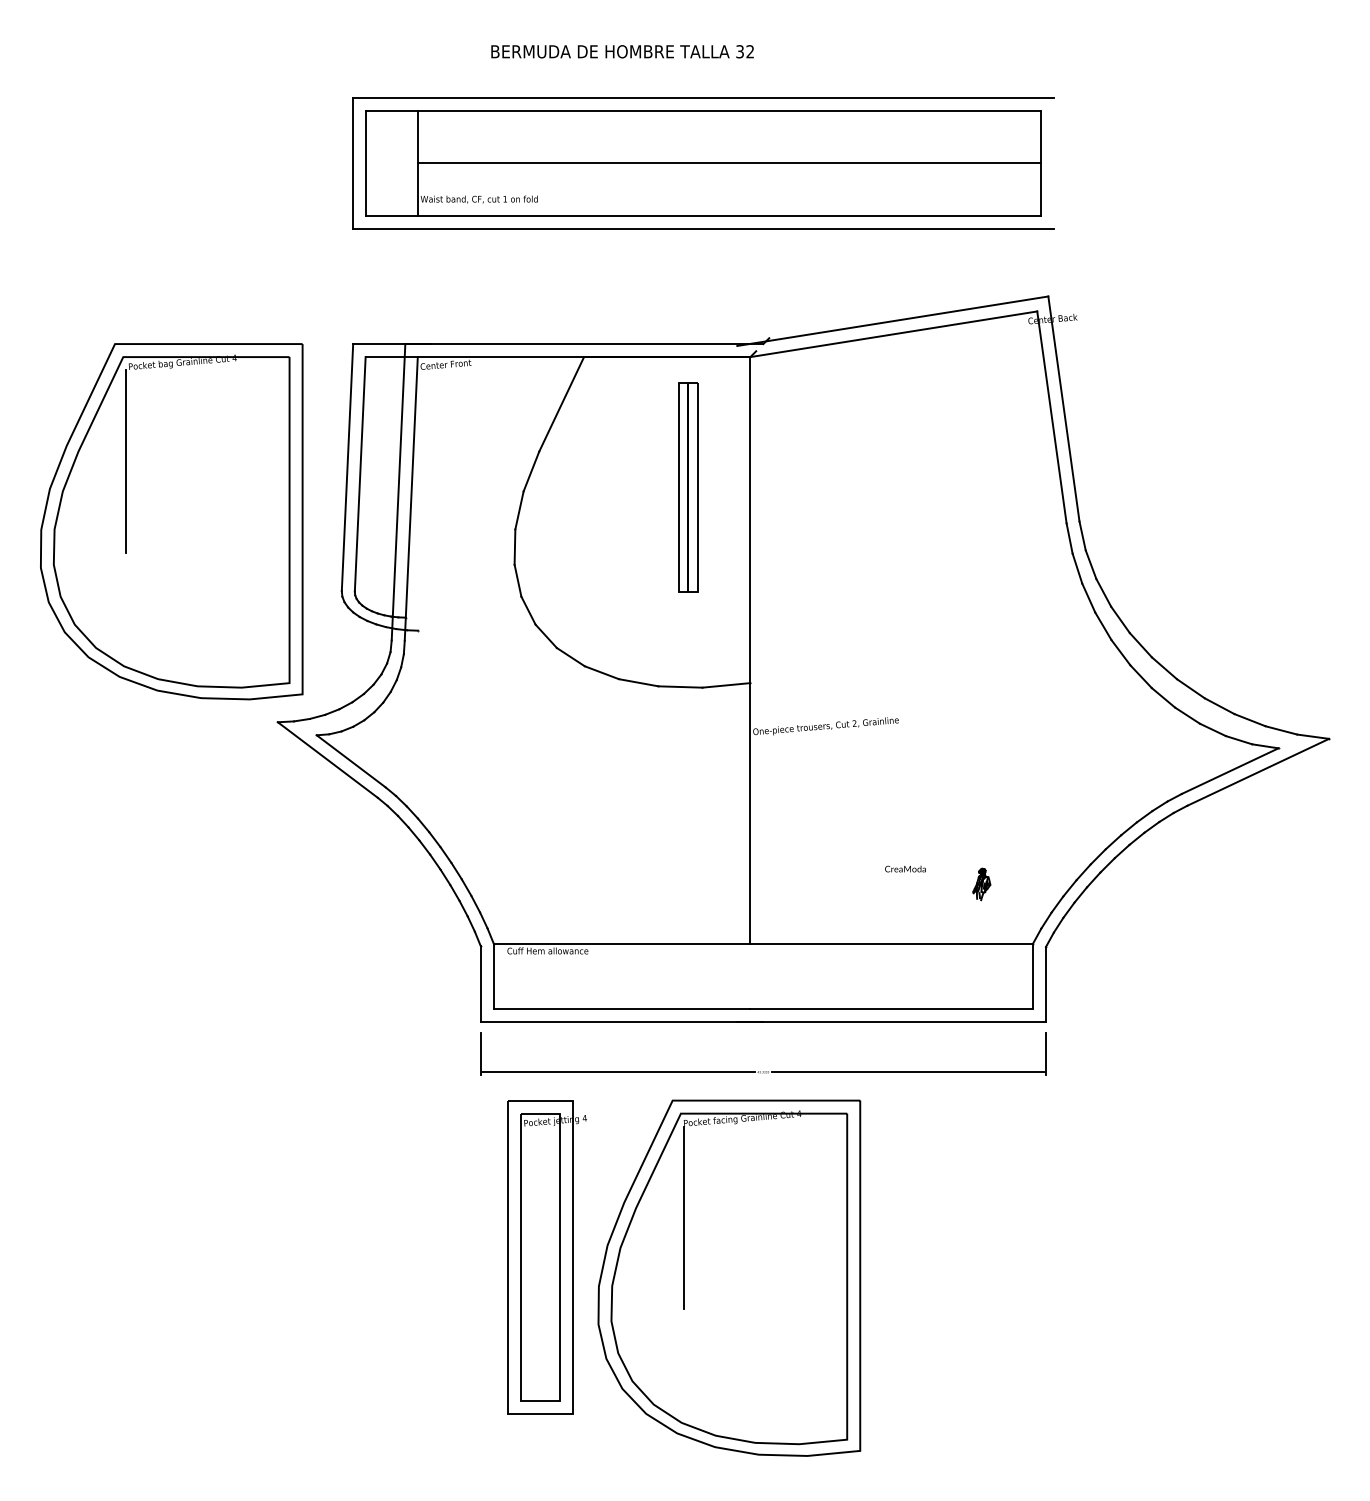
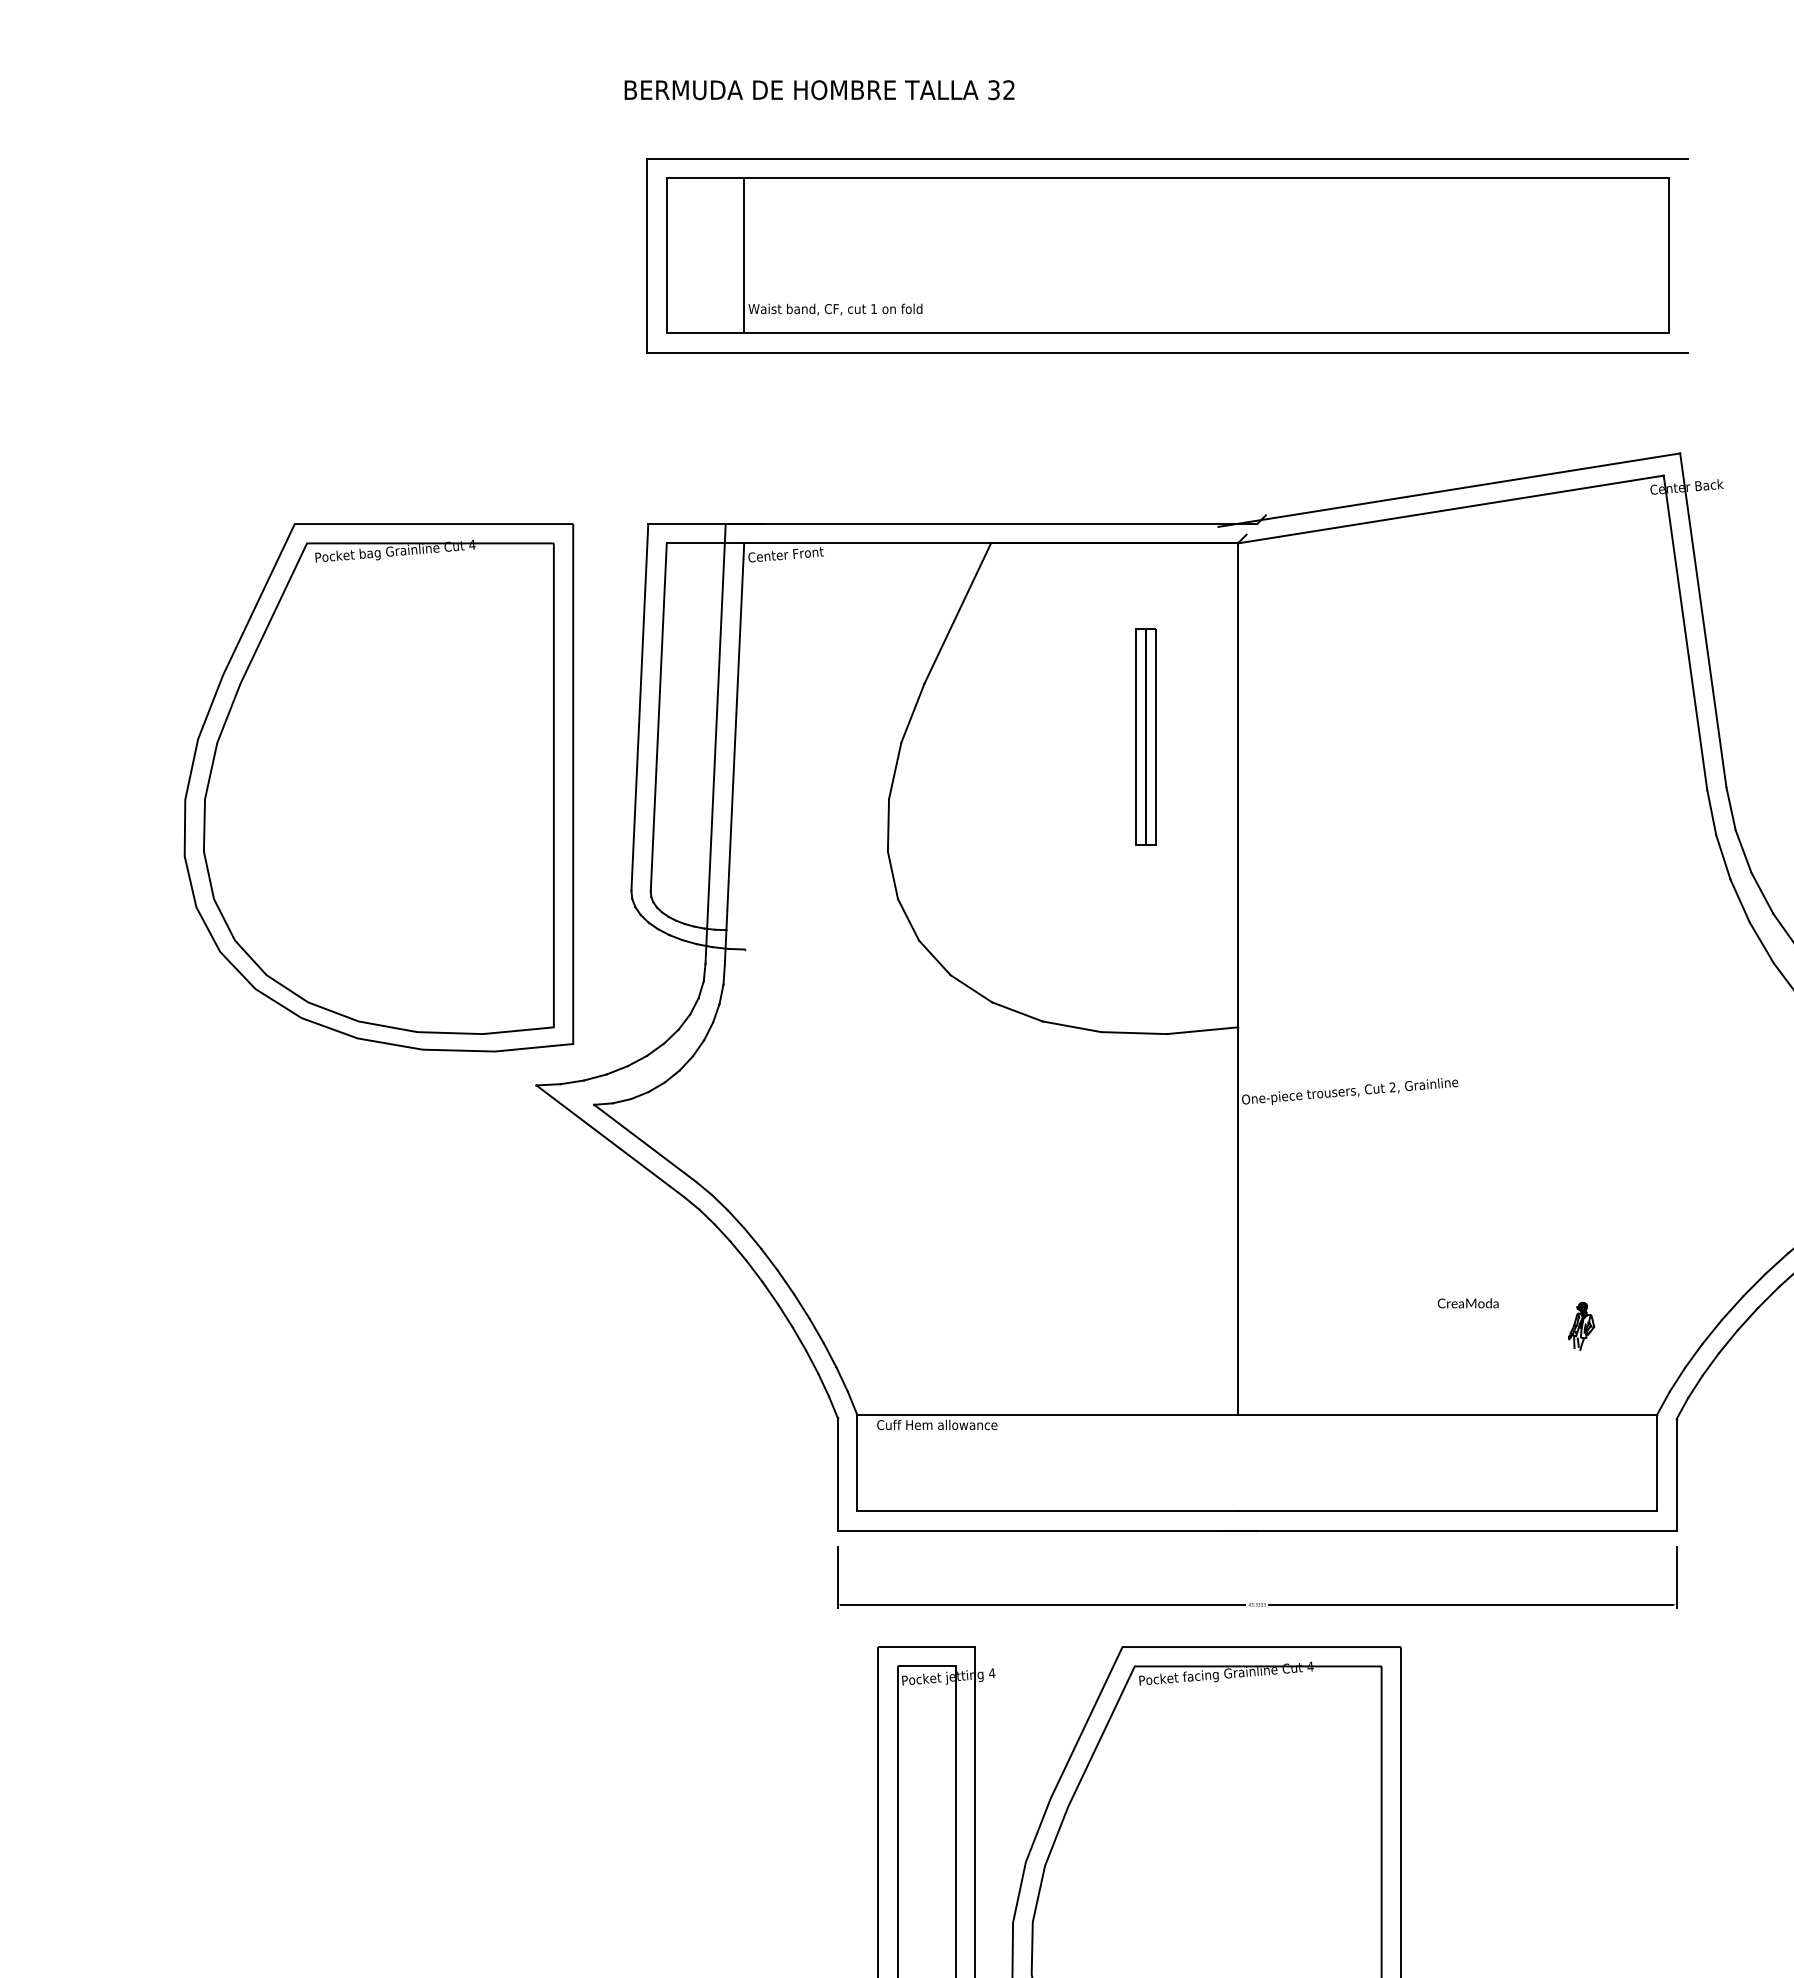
text: (622, 51) -> (819, 89), moved
line: (728, 163) -> (1205, 256), removed
line: (125, 461) -> (310, 698), removed
part: (688, 487) -> (1146, 736), size x0.7
line: (683, 1217) -> (1138, 1820), removed

